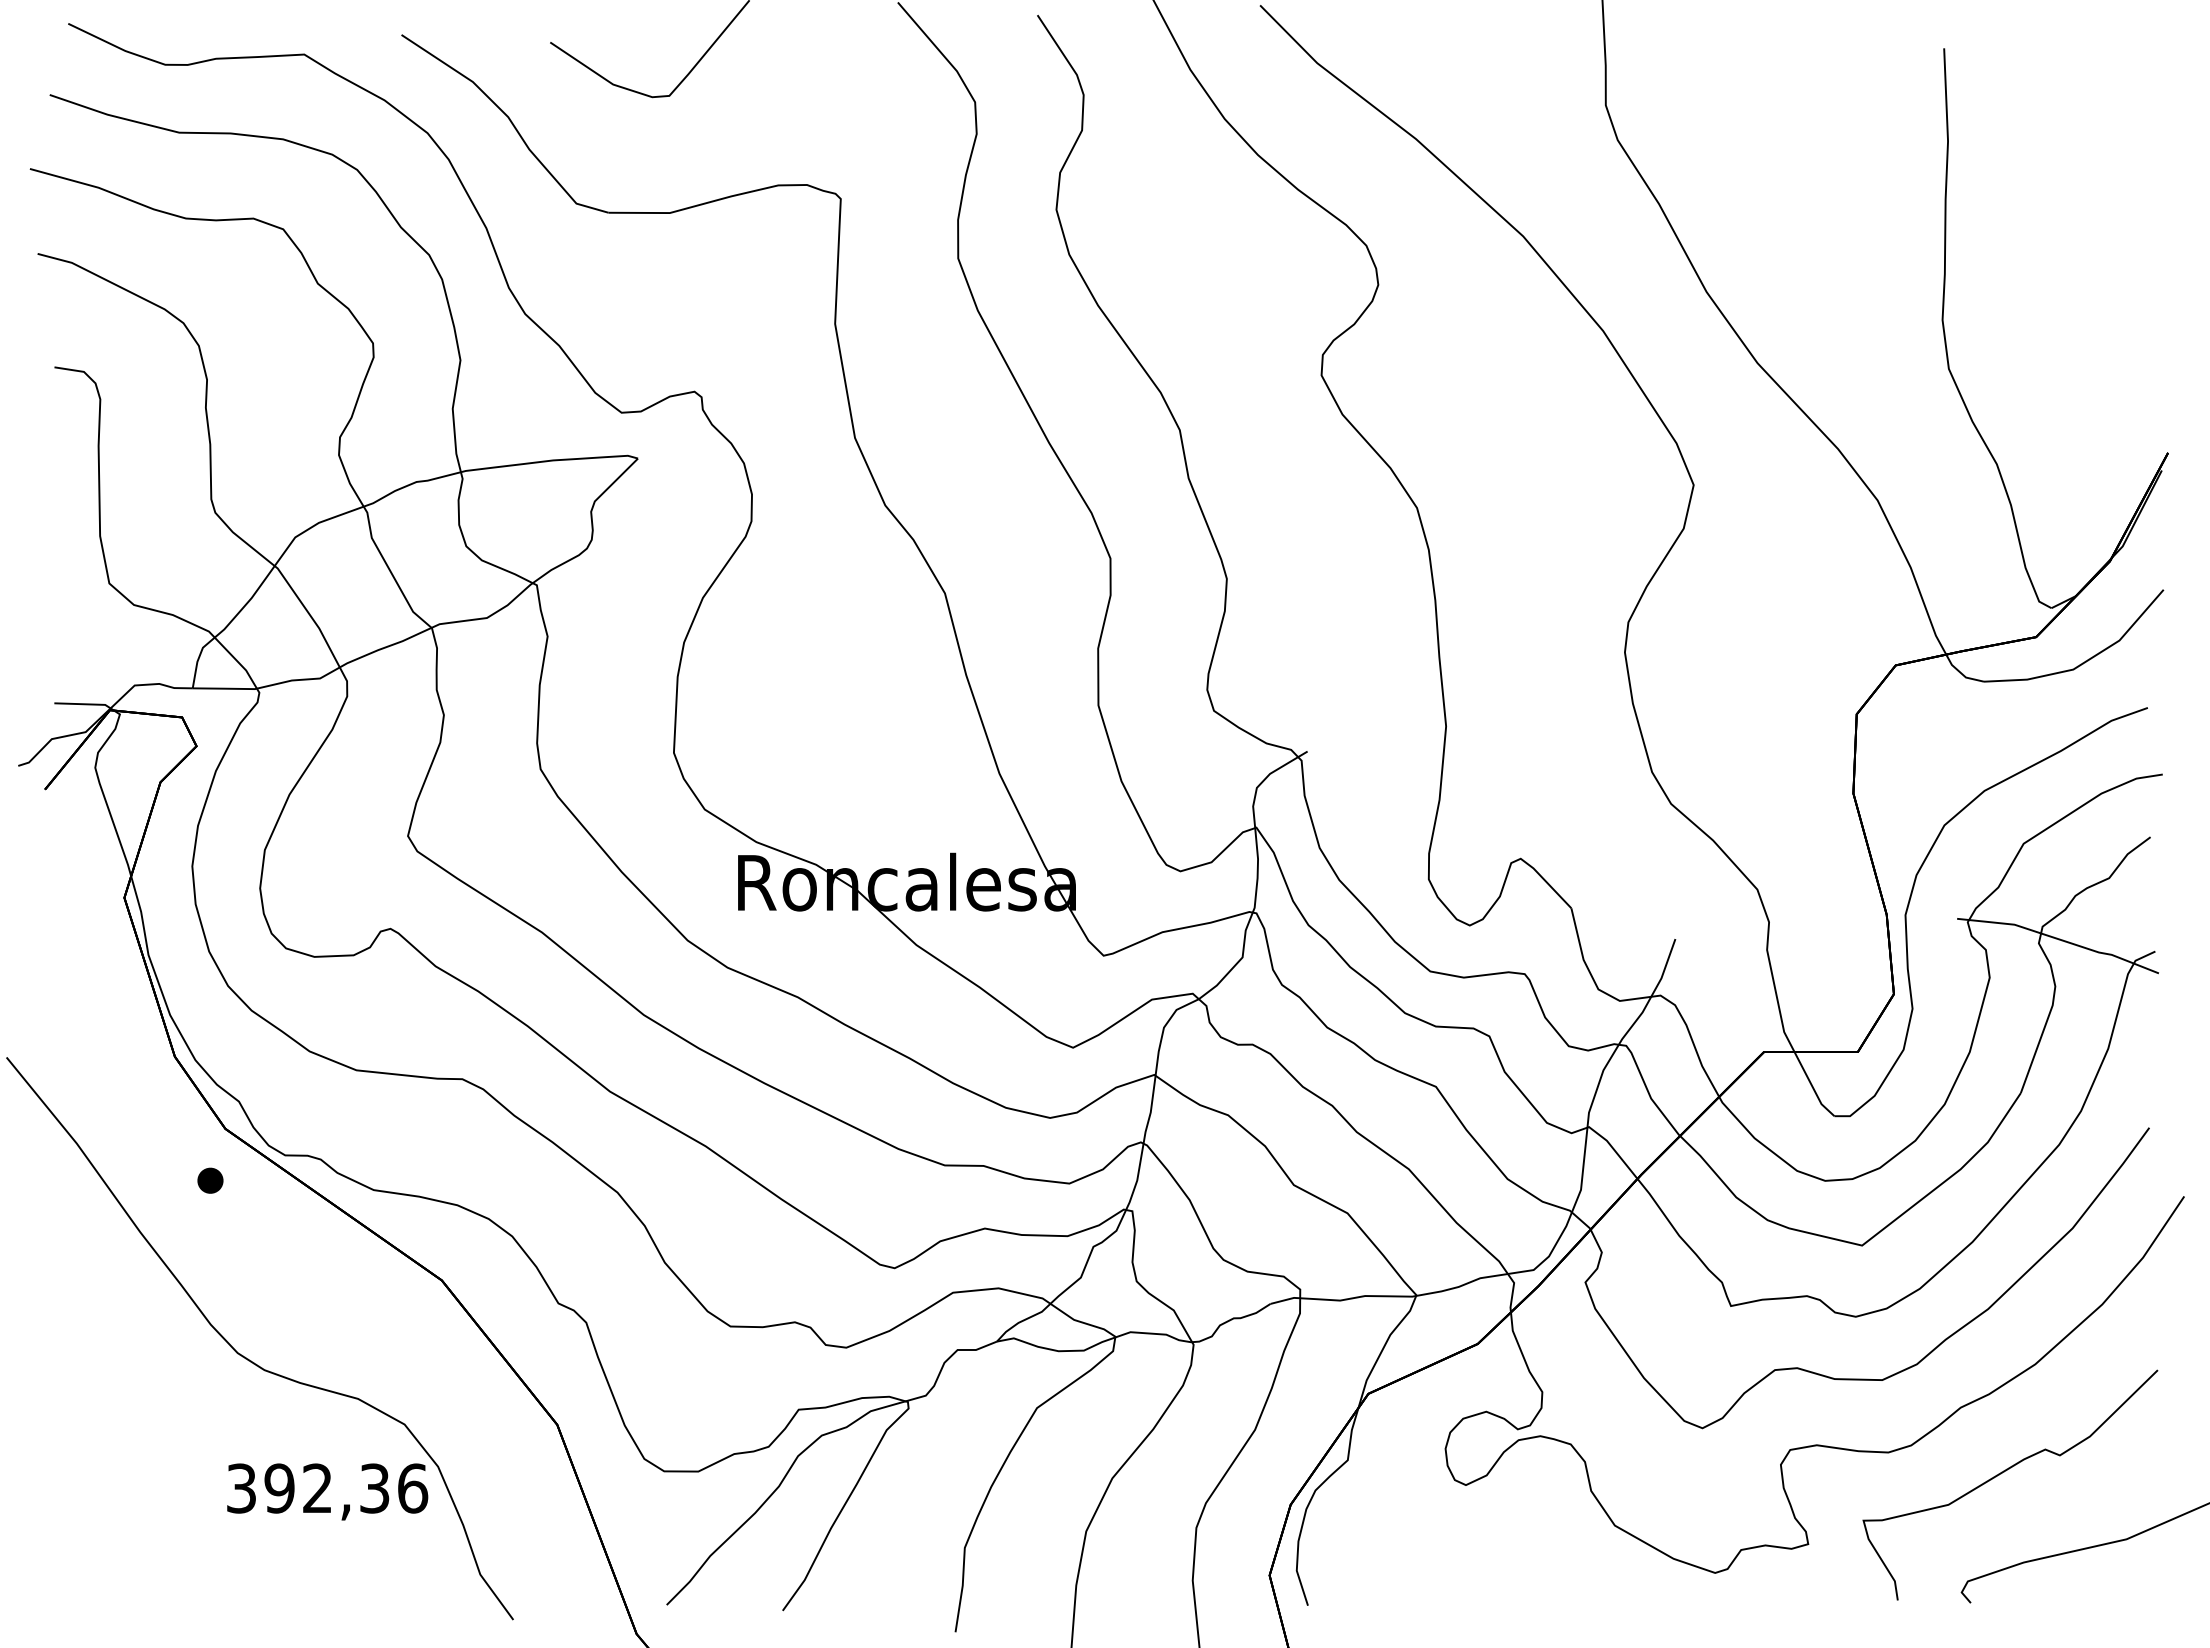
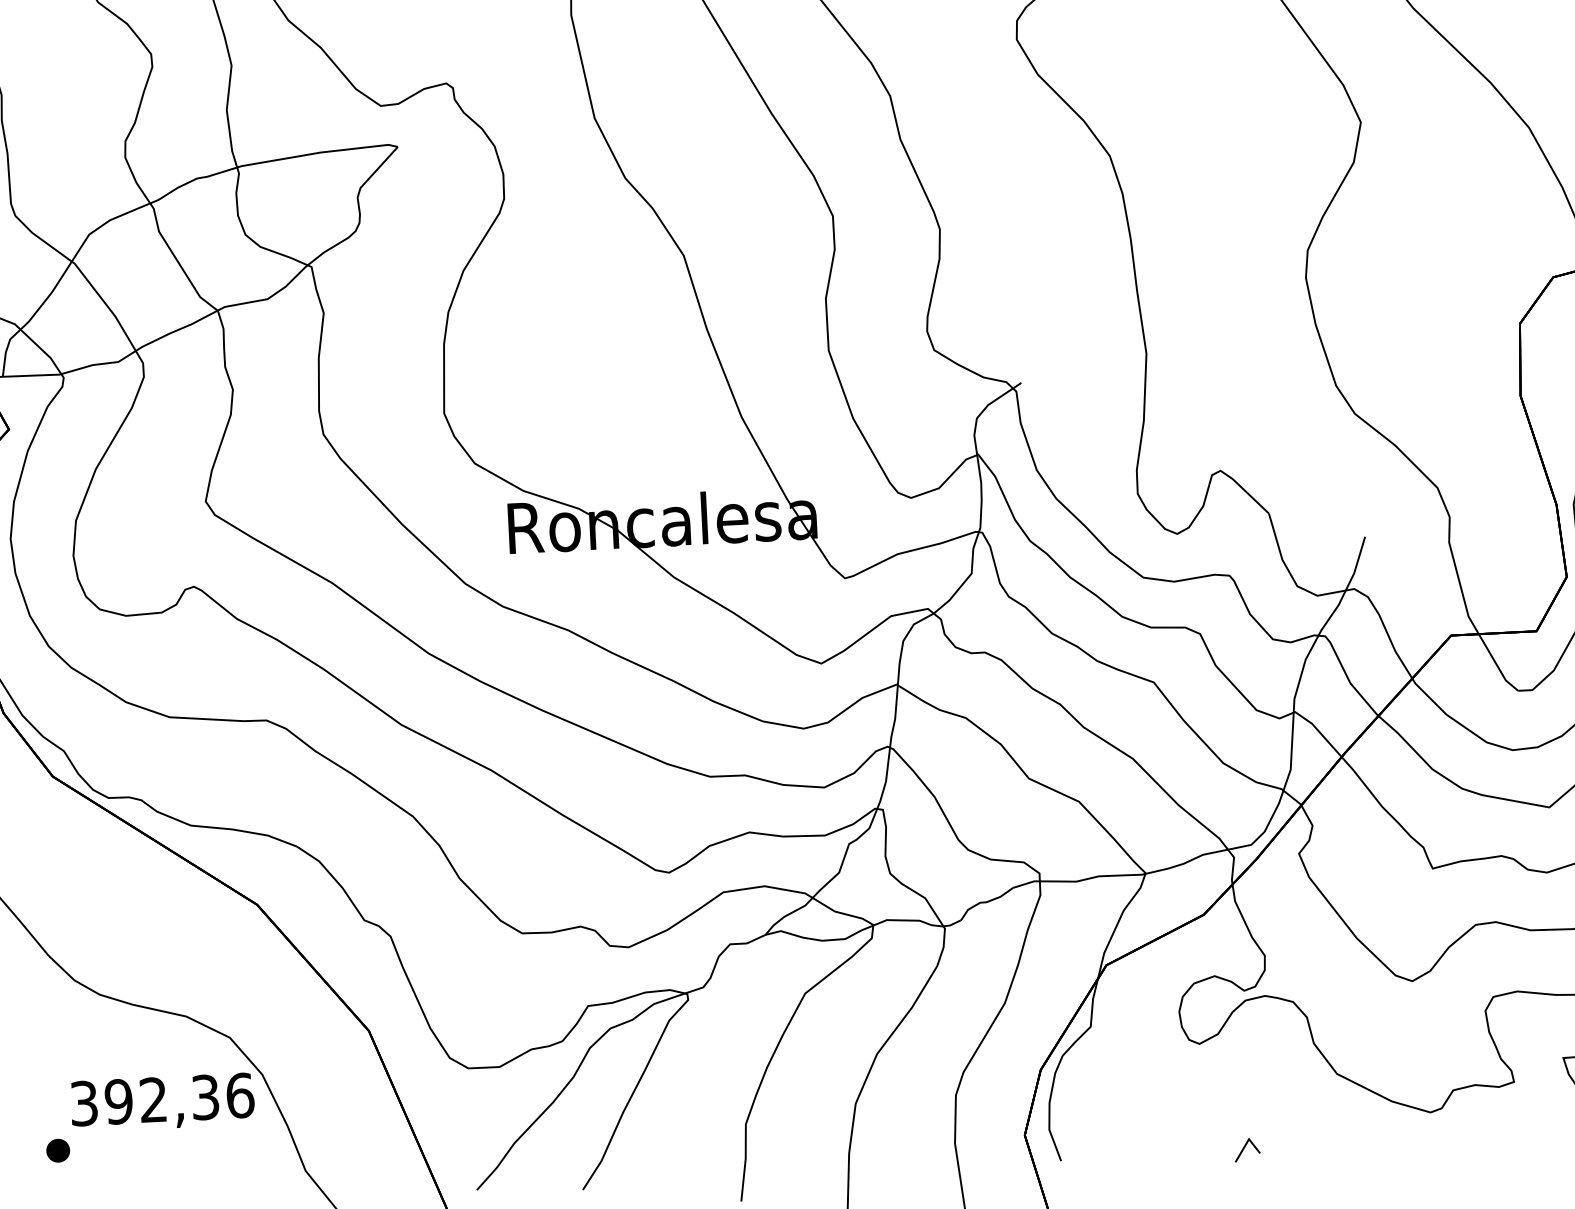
part: (210, 1180) -> (58, 1150), moved
line: (1509, 1602) -> (1244, 1148), added

